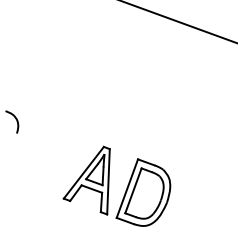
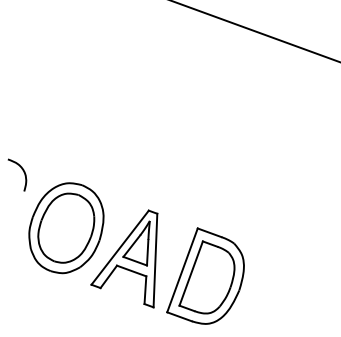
part: (46, 158) -> (66, 227), added

